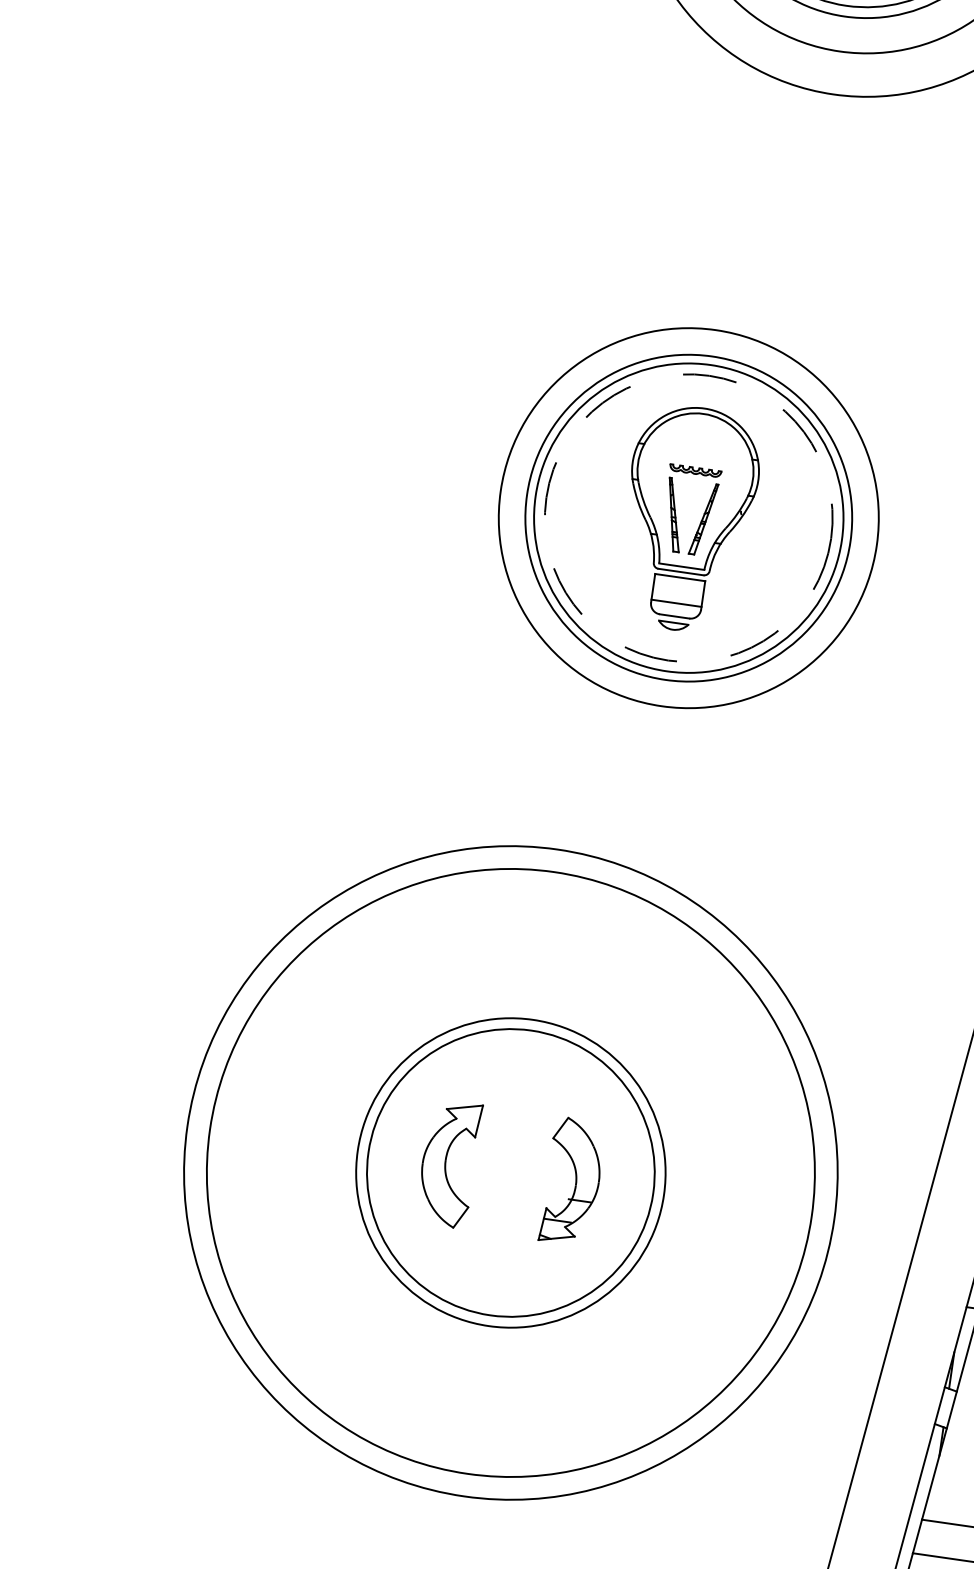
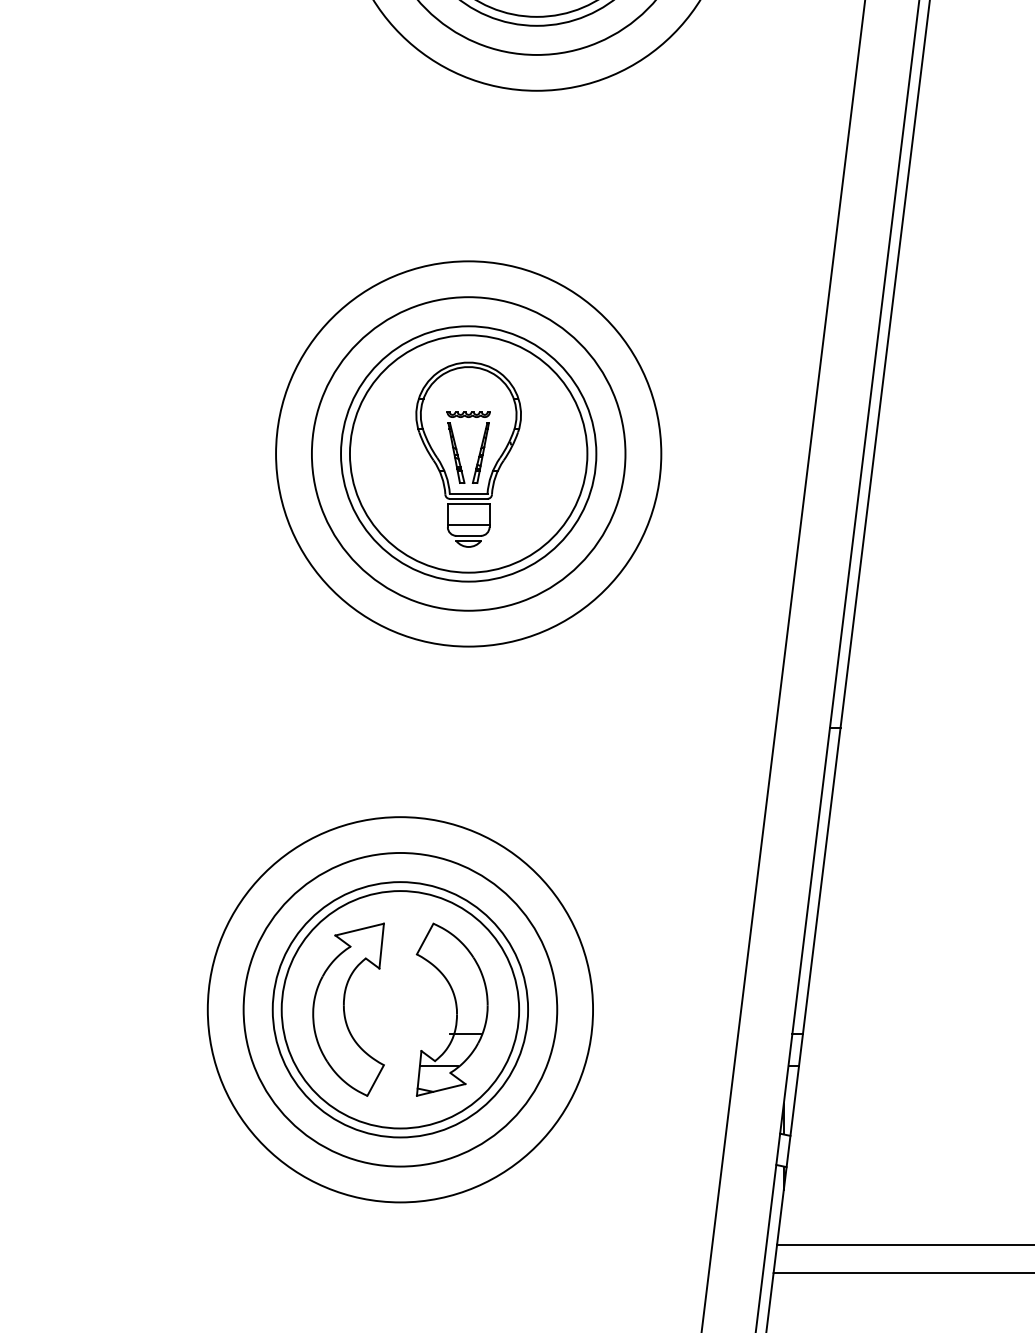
circle: (688, 517) -> (468, 453), dashed -> solid
circle: (688, 517) -> (468, 453), size x1.43
part: (448, 1163) -> (348, 1009), size x1.67
circle: (511, 1172) -> (400, 1009), size x0.62
circle: (511, 1172) -> (400, 1009), size x0.71
part: (572, 1181) -> (451, 1009), size x1.67

